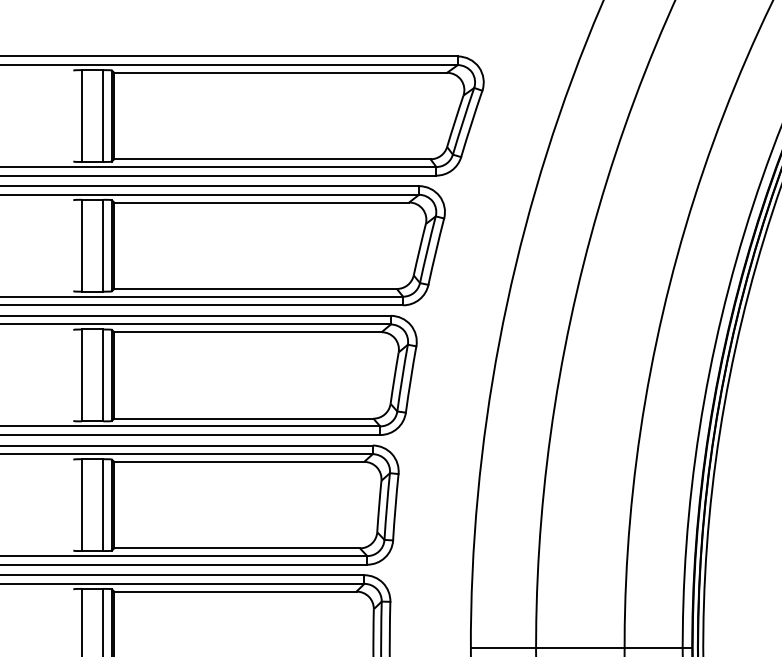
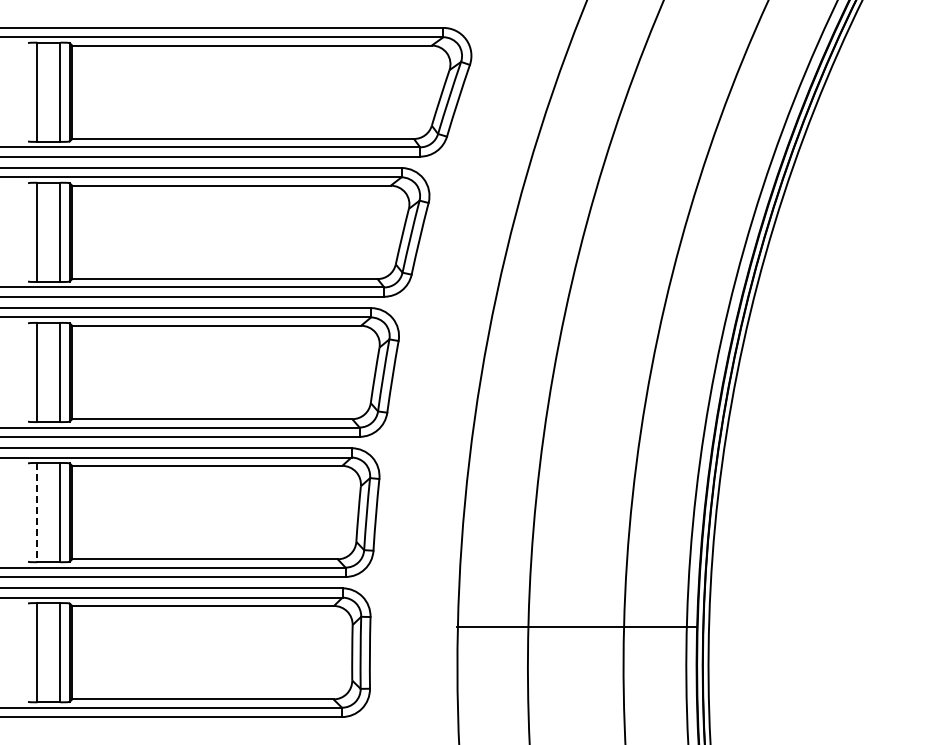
line: (82, 505) -> (37, 512), solid -> dashed
line: (581, 647) -> (576, 626), moved

